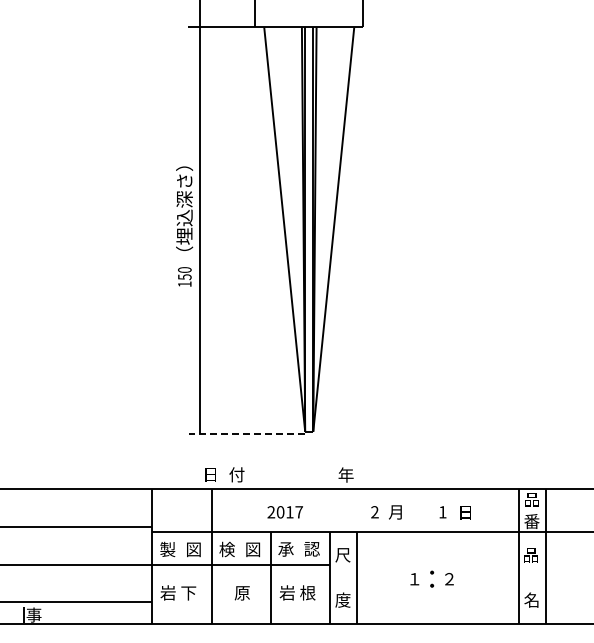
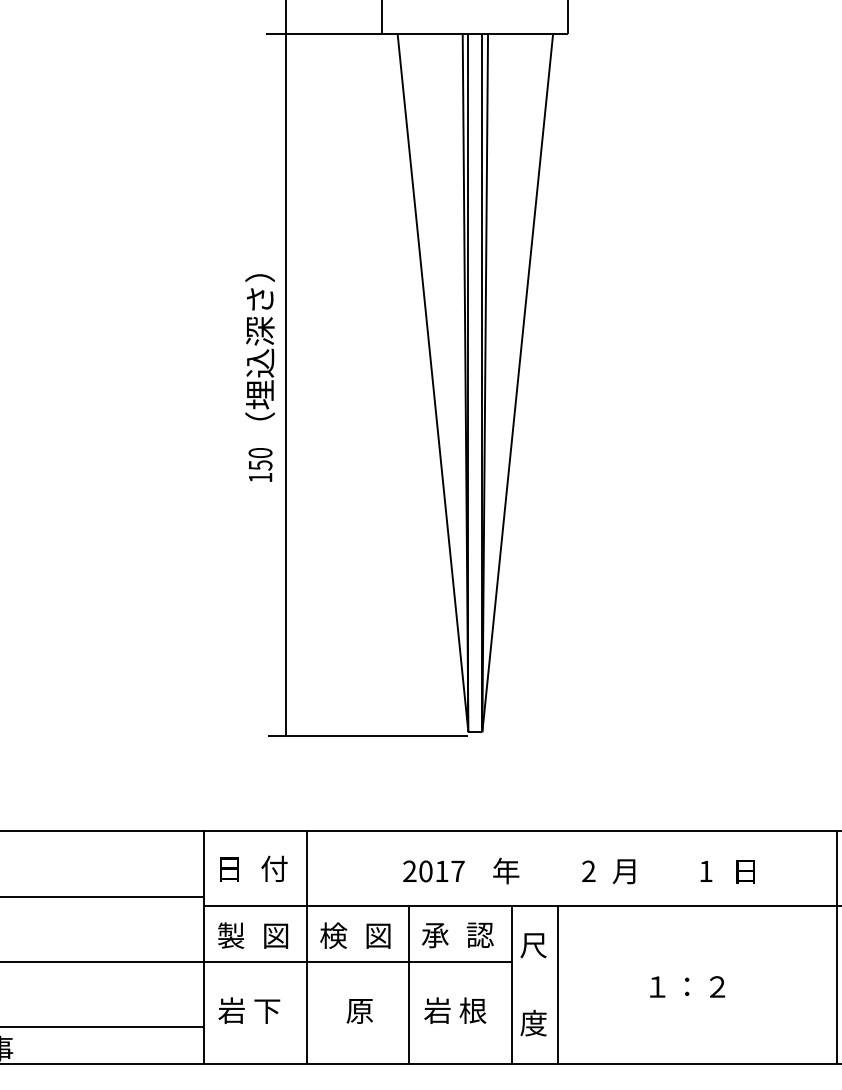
line: (247, 433) -> (368, 735), dashed -> solid
part: (224, 474) -> (253, 868), moved
text: (345, 474) -> (505, 870), moved
part: (431, 578) -> (686, 985), size x0.62

